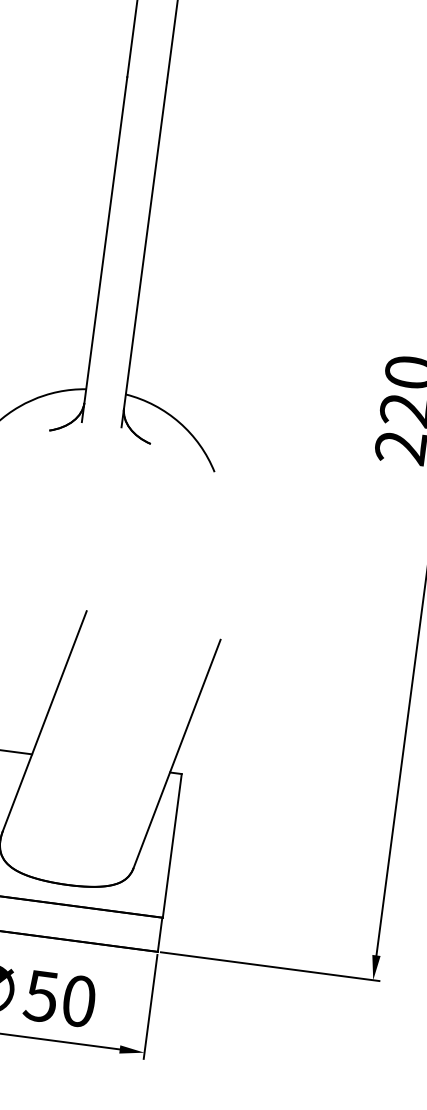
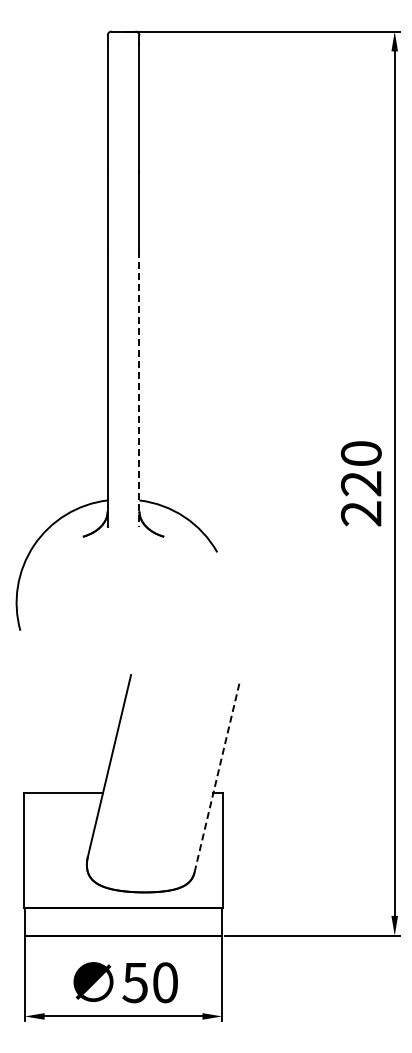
line: (144, 255) -> (139, 389), solid -> dashed
line: (176, 754) -> (216, 778), solid -> dashed

